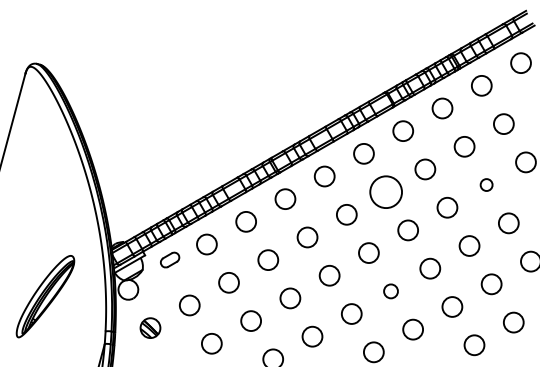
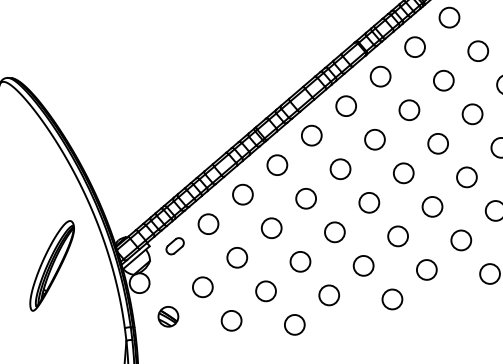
circle: (486, 184) -> (472, 113), size x1.67
circle: (385, 191) -> (374, 139), size x0.62
circle: (390, 291) -> (397, 236), size x1.43
part: (45, 296) -> (52, 265), moved

